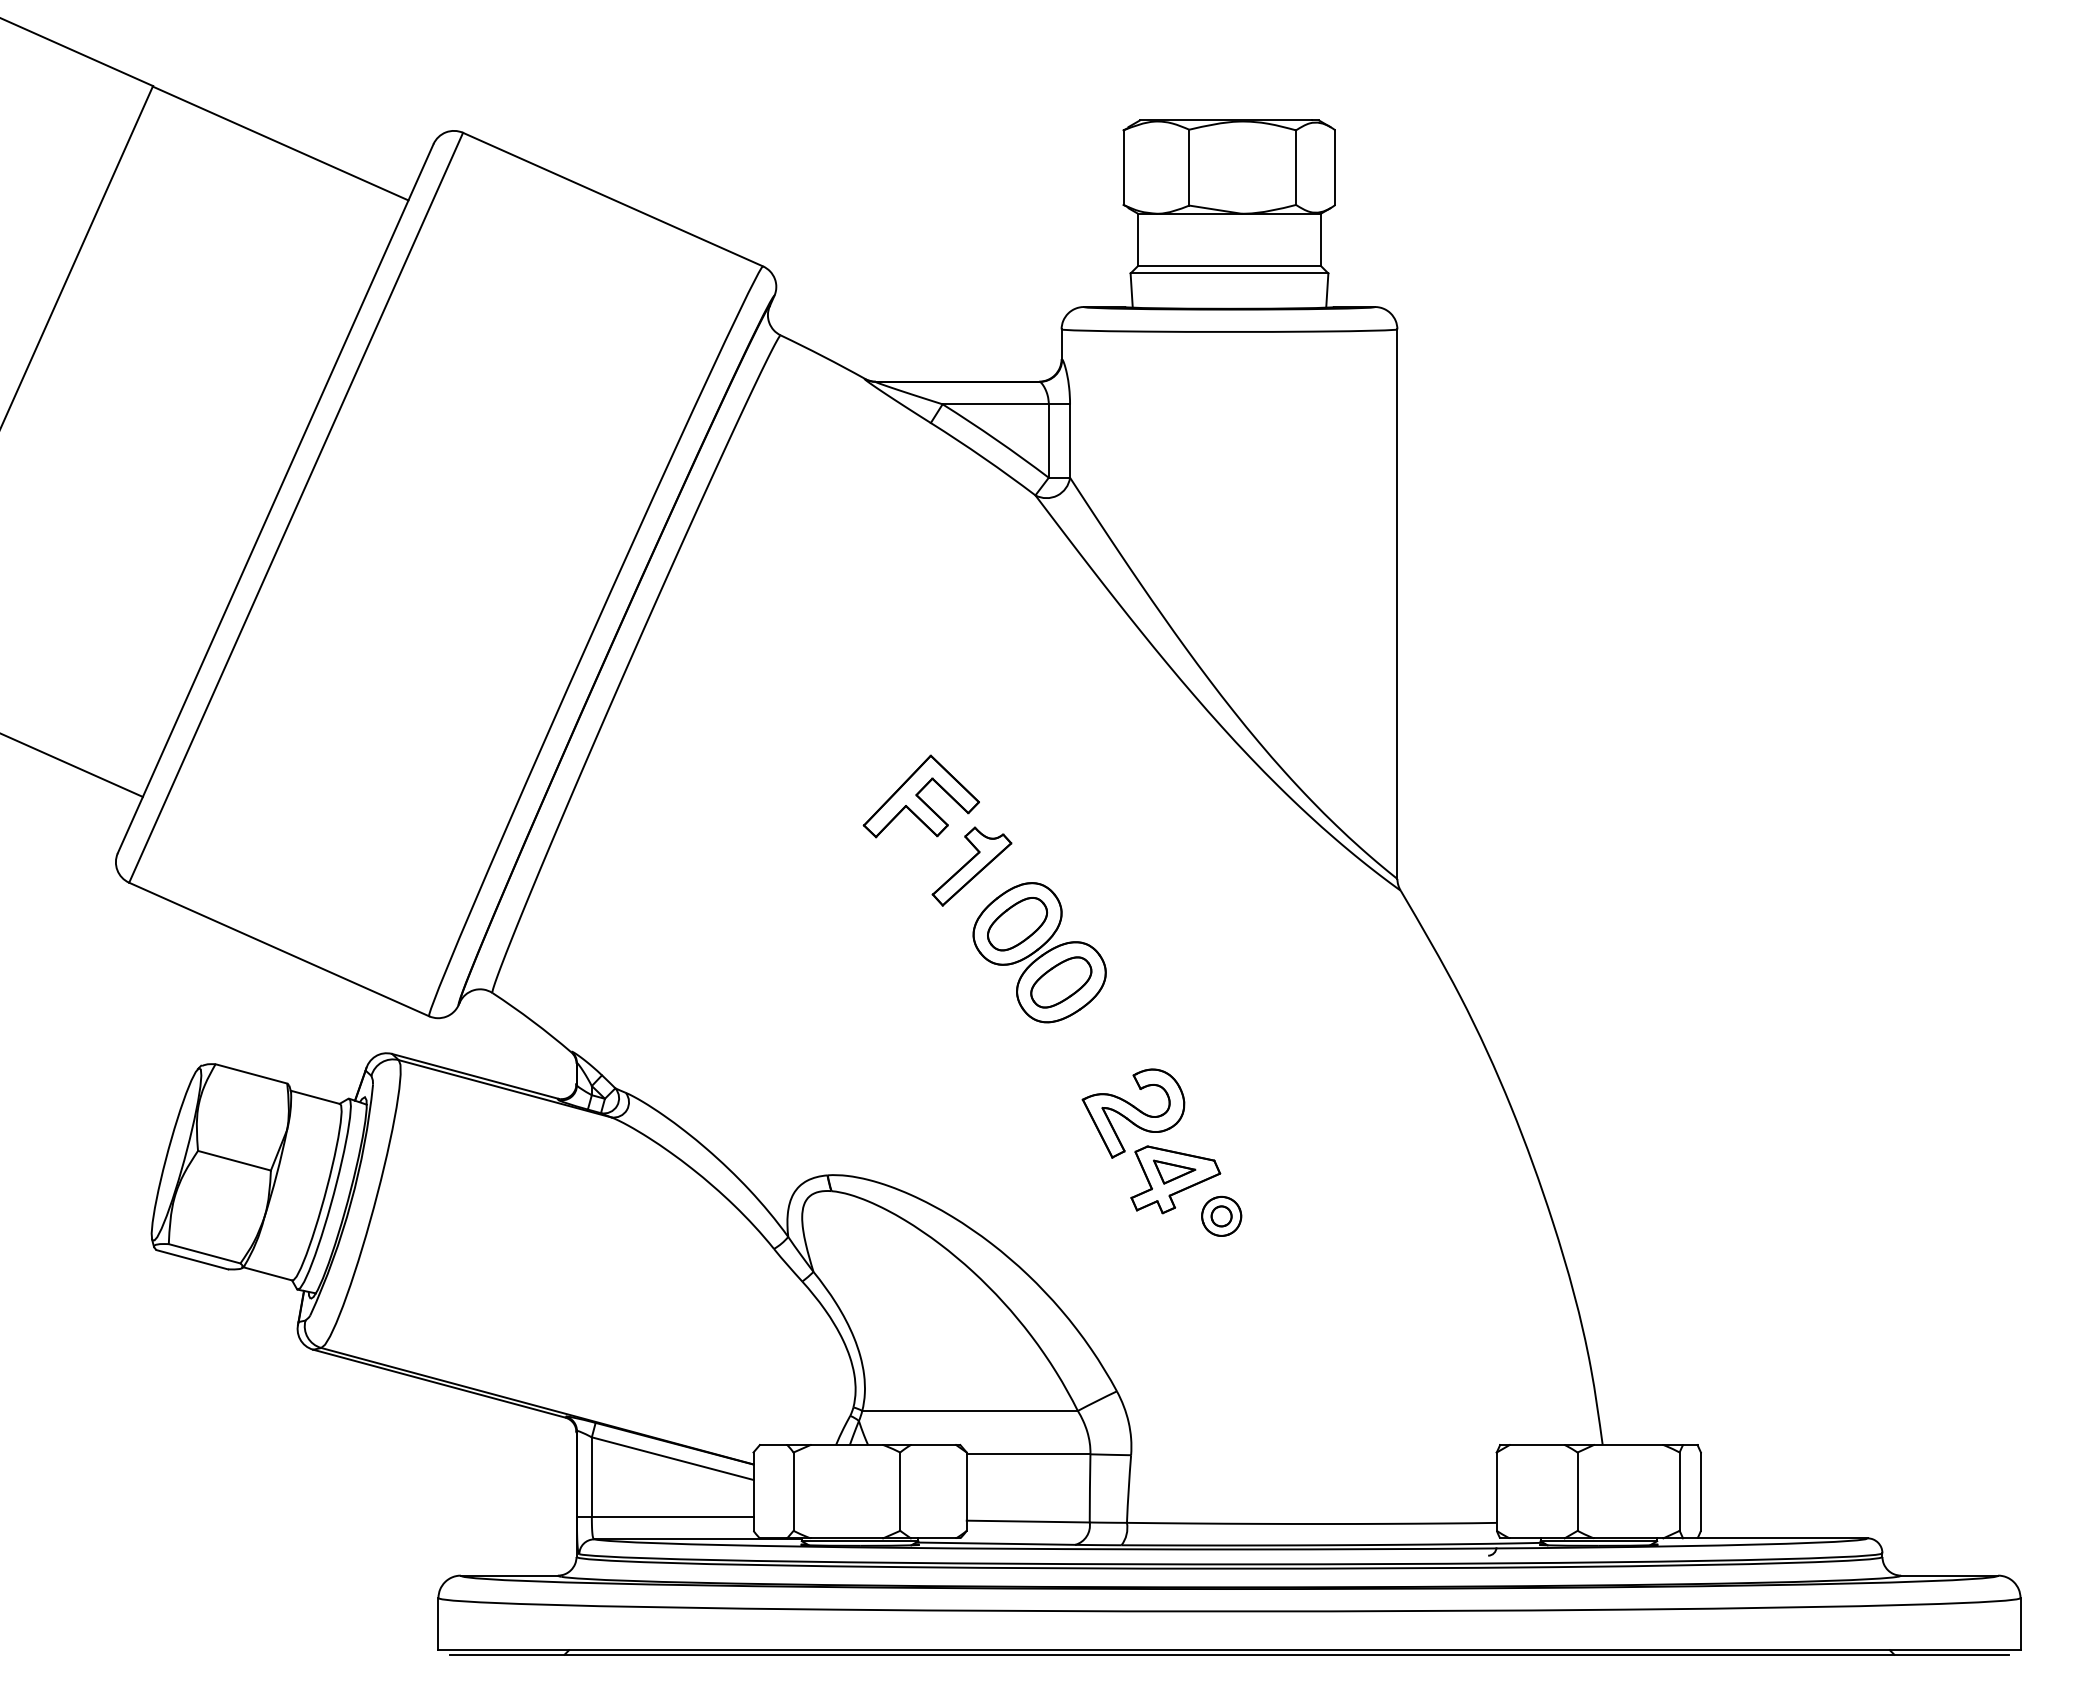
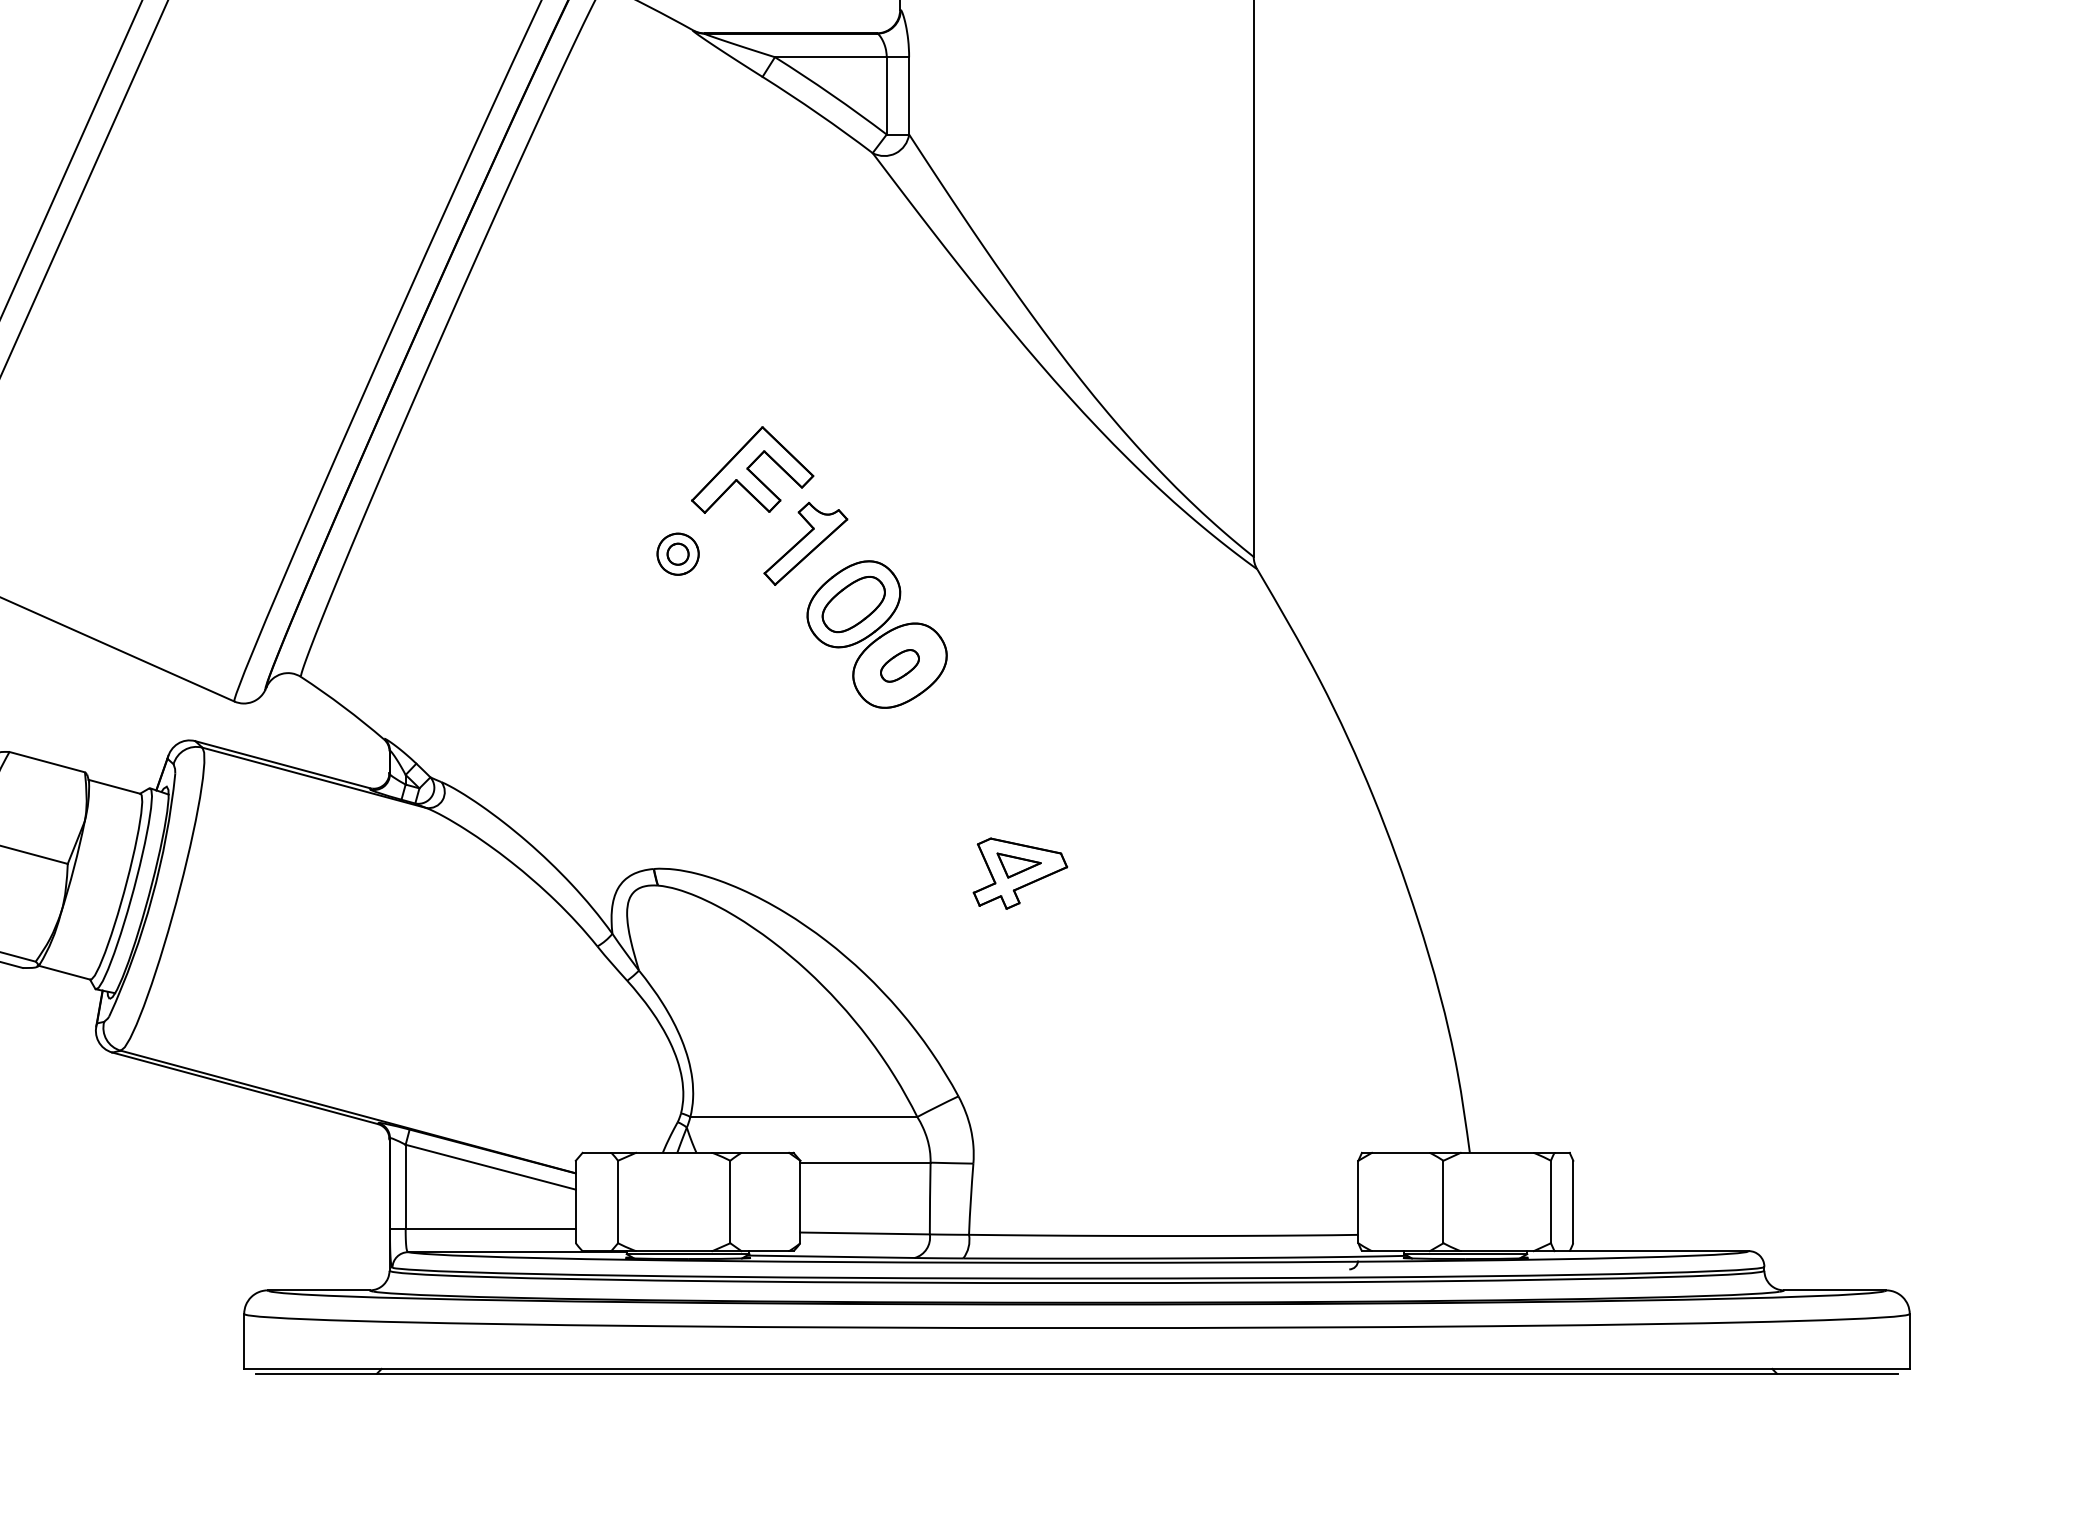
part: (1061, 982) -> (900, 665), size x0.6
part: (1133, 1113) -> (975, 803), removed
part: (1221, 1215) -> (677, 553), moved

